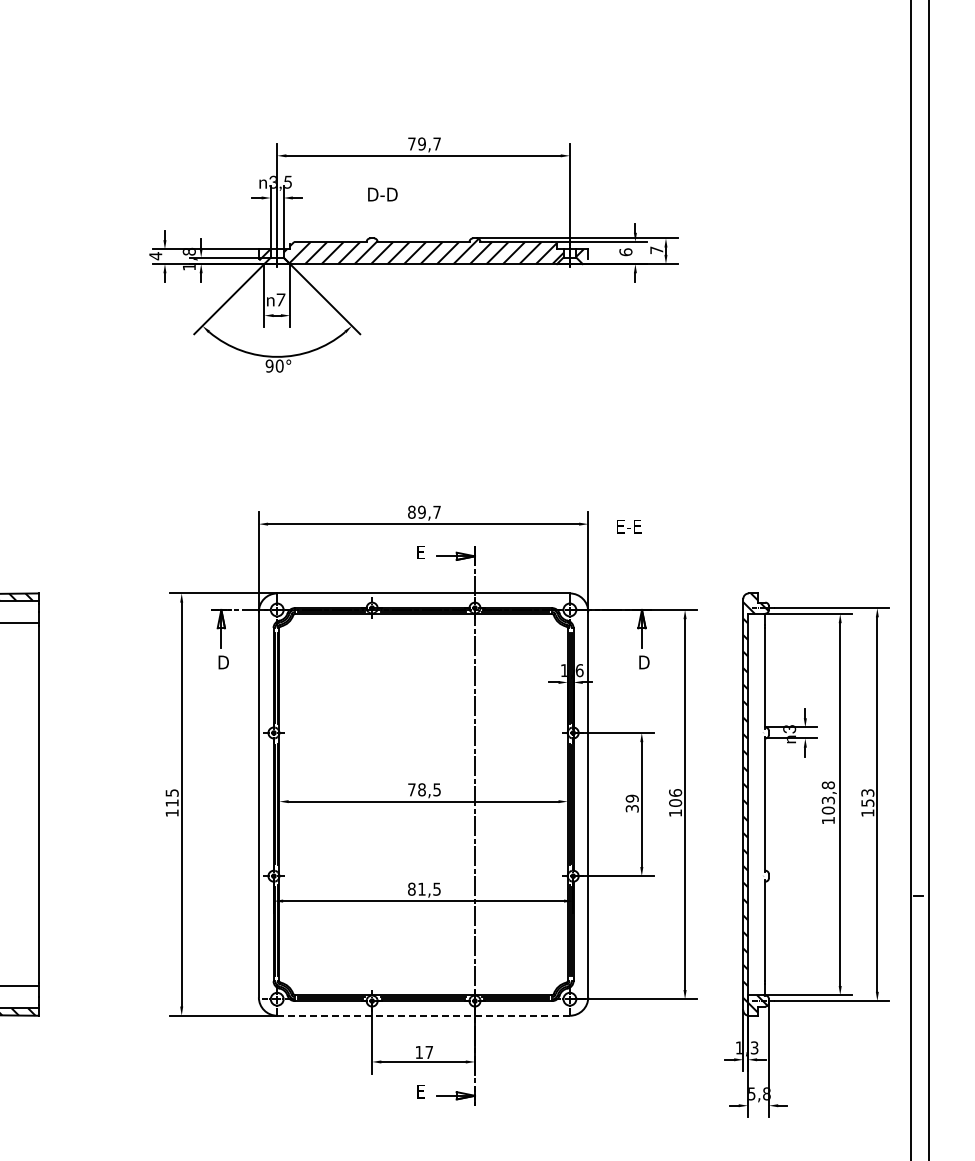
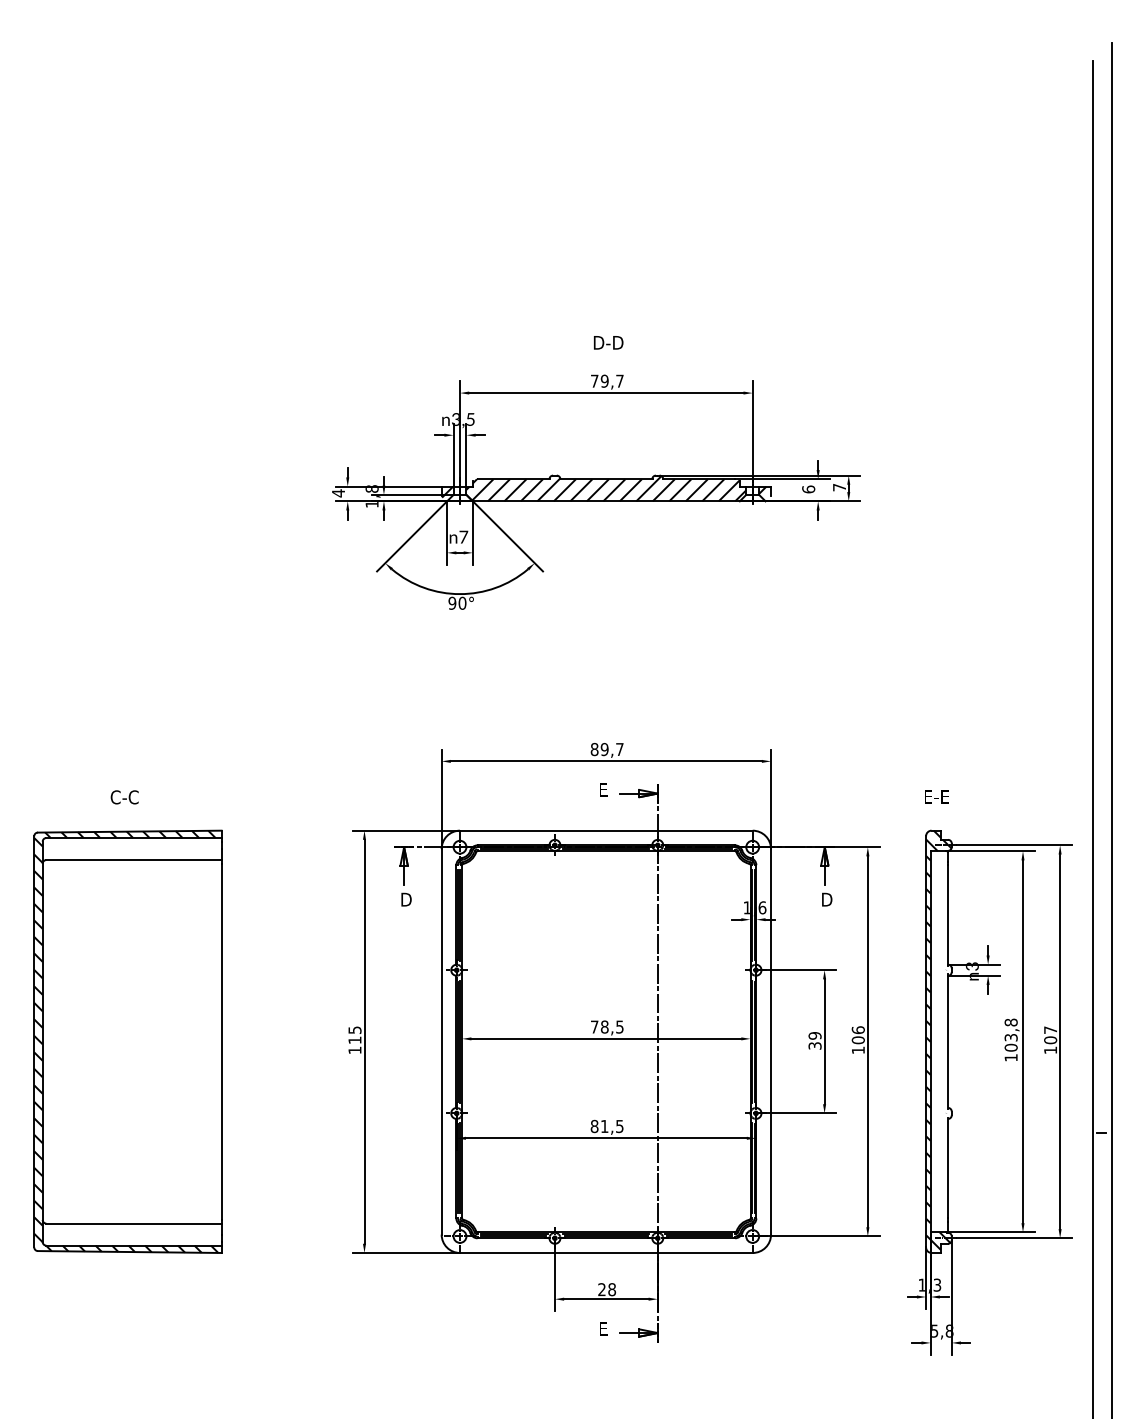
text: (382, 194) -> (608, 342), moved
text: (628, 526) -> (936, 796), moved
text: (867, 798) -> (1050, 1035), 153 -> 107
line: (422, 1015) -> (605, 1252), dashed -> solid
text: (424, 1052) -> (607, 1289), 17 -> 28

